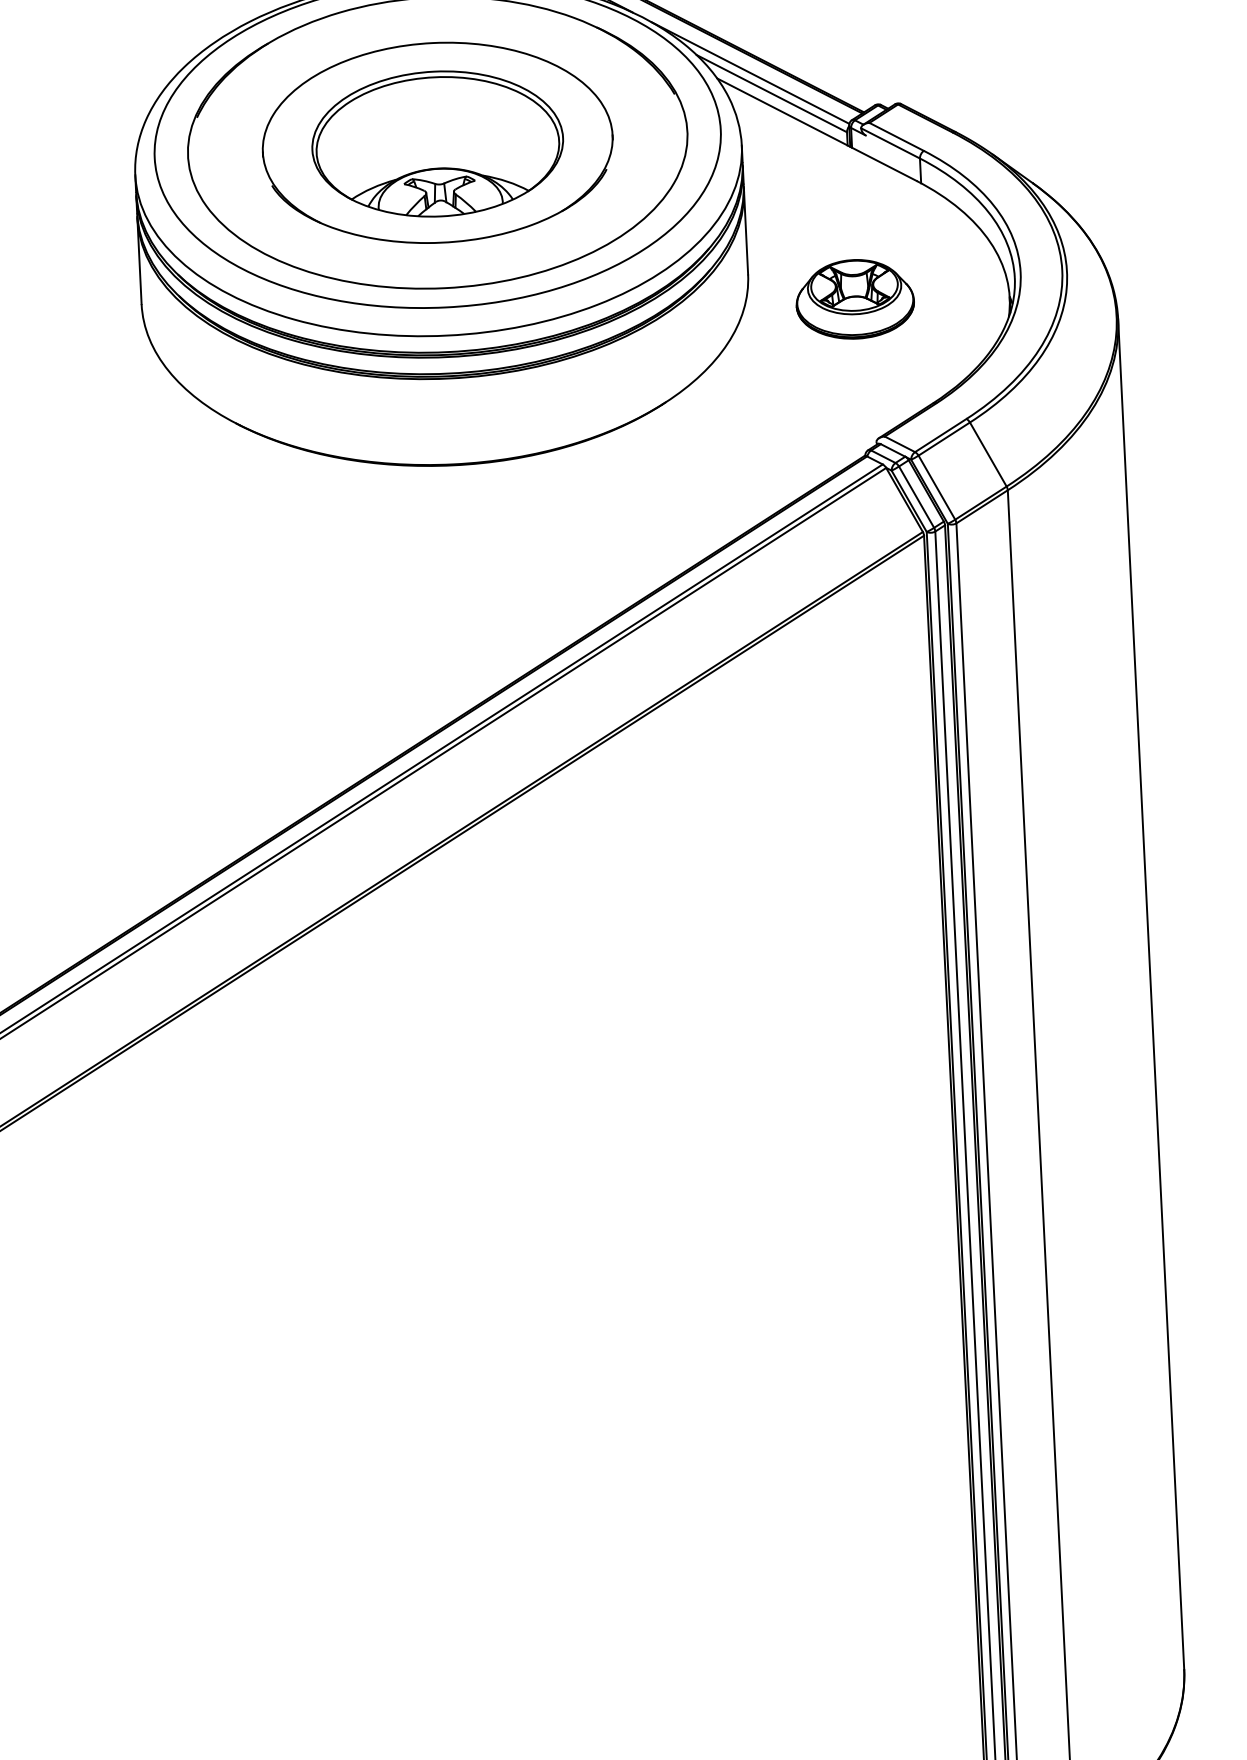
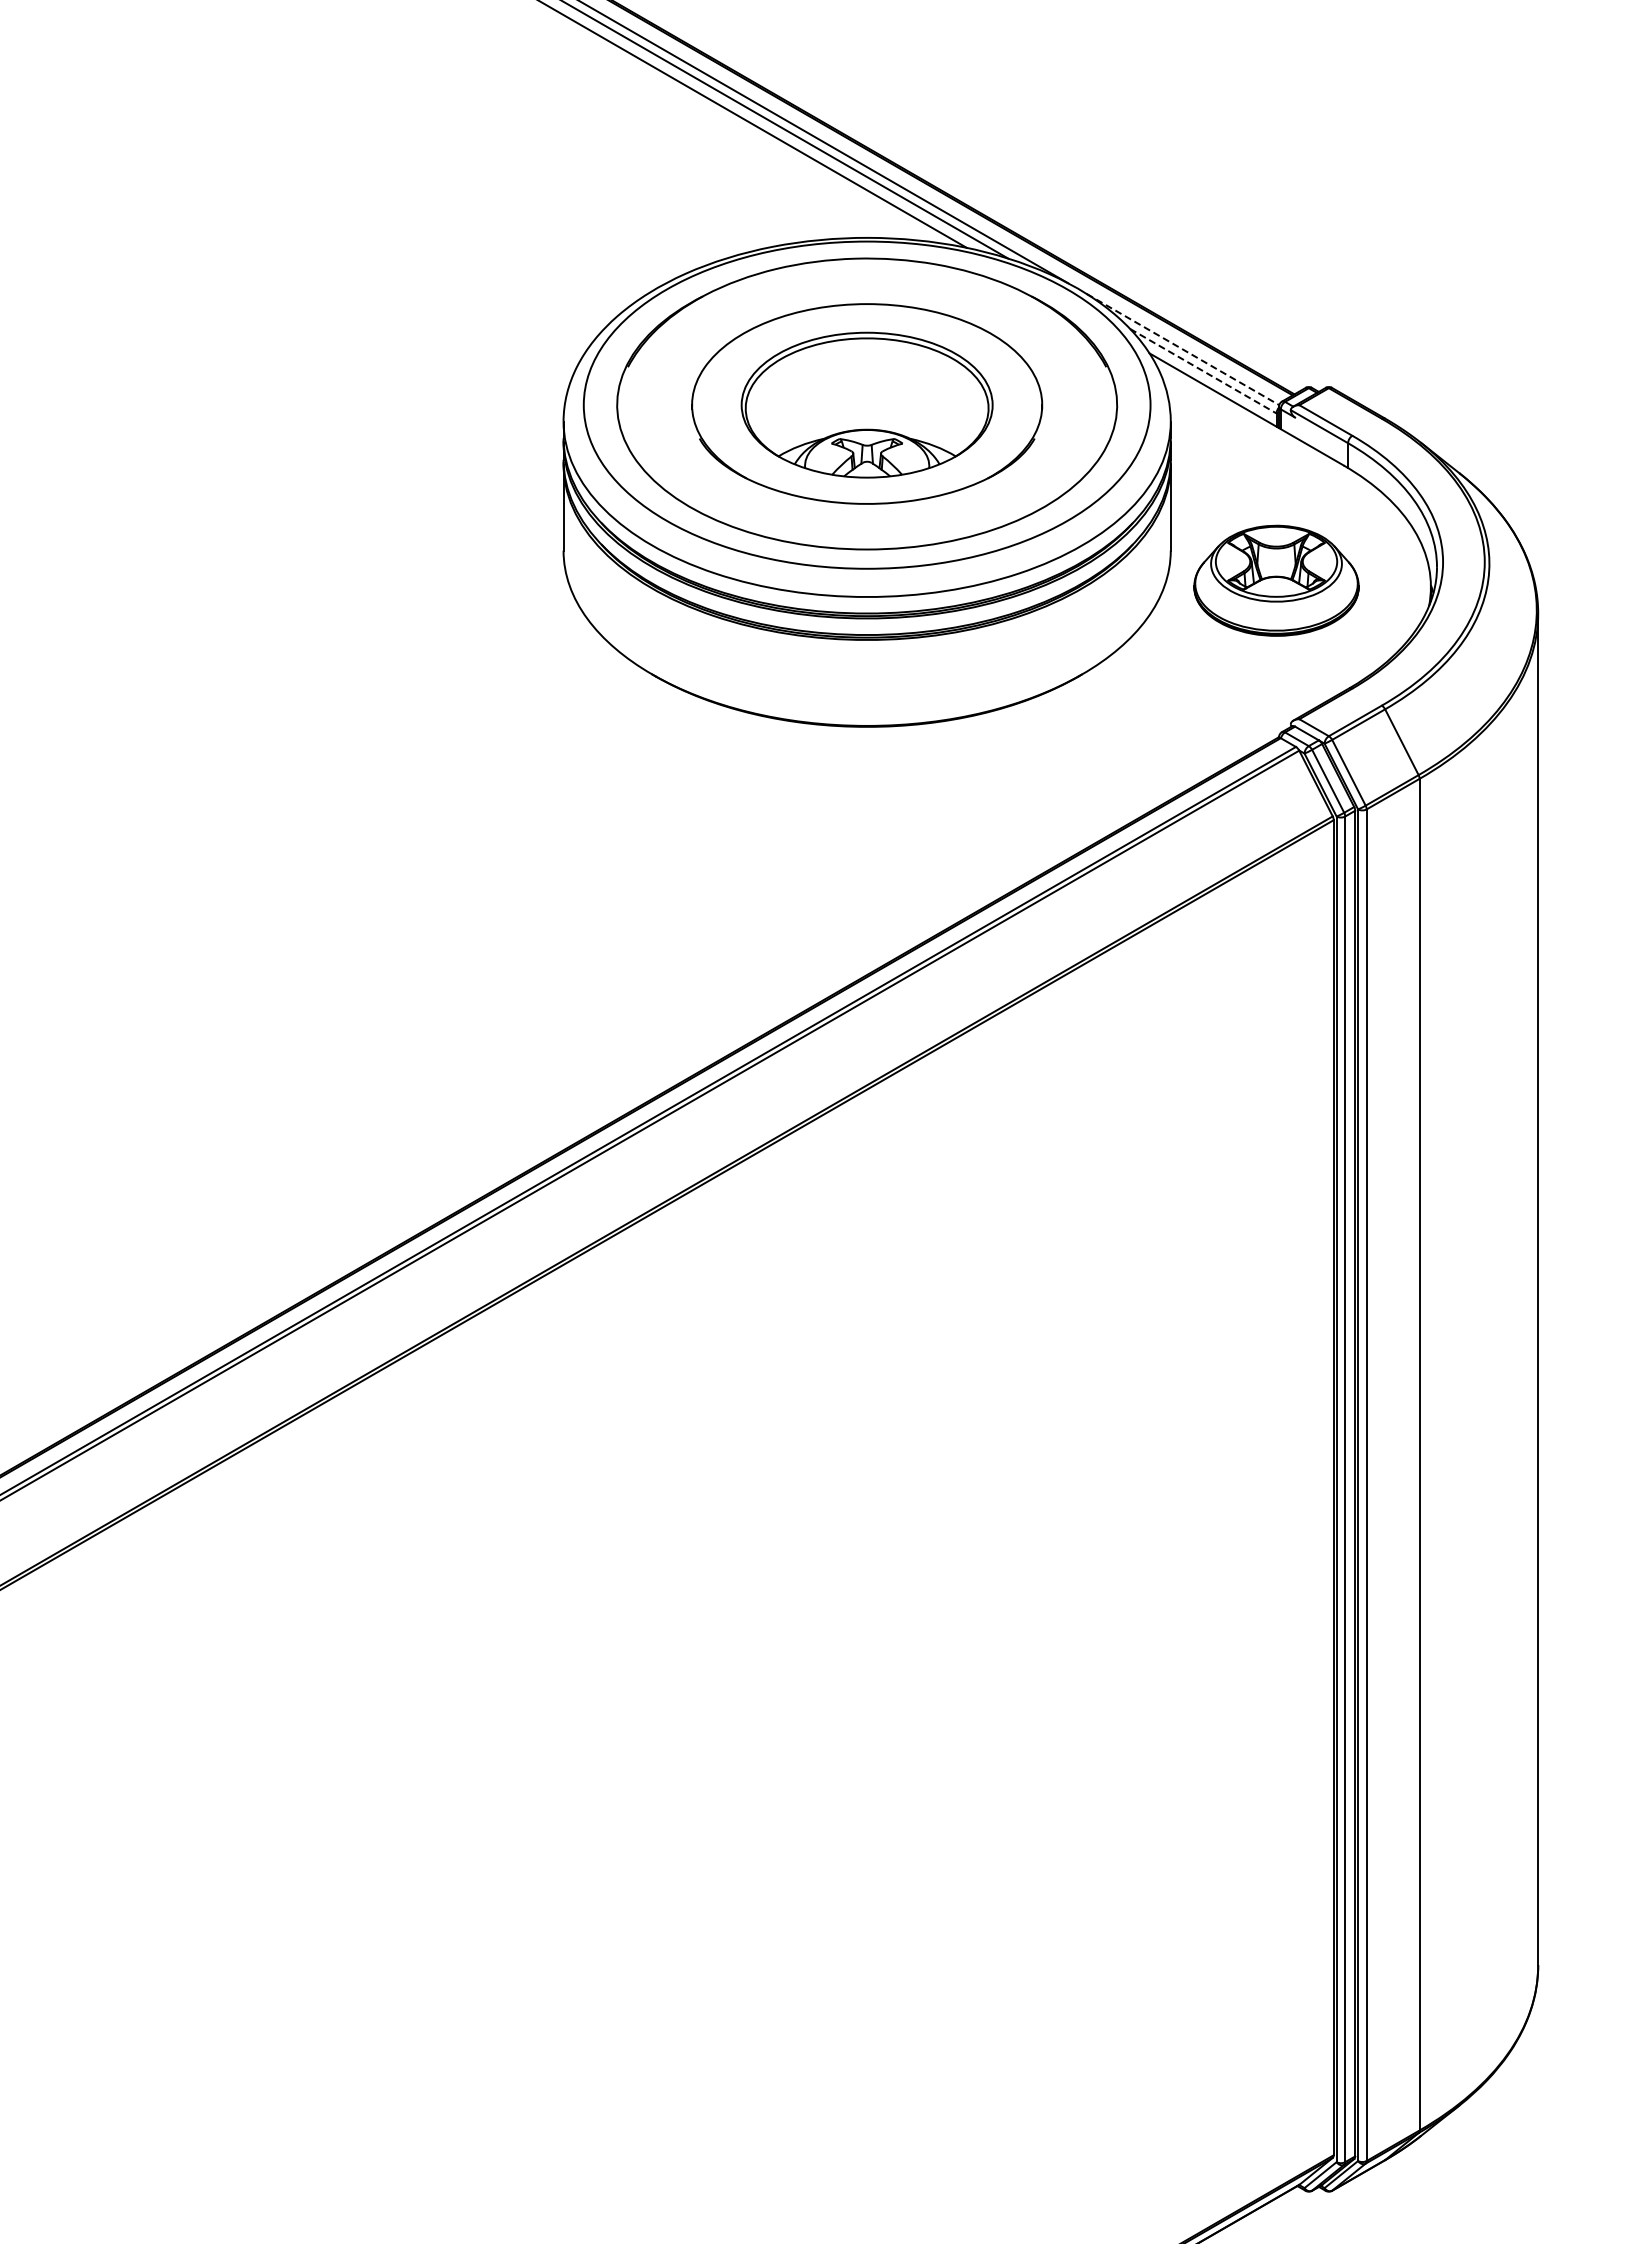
line: (750, 72) -> (1183, 349), solid -> dashed
line: (772, 93) -> (1203, 371), solid -> dashed
part: (855, 299) -> (1276, 580), size x1.4

